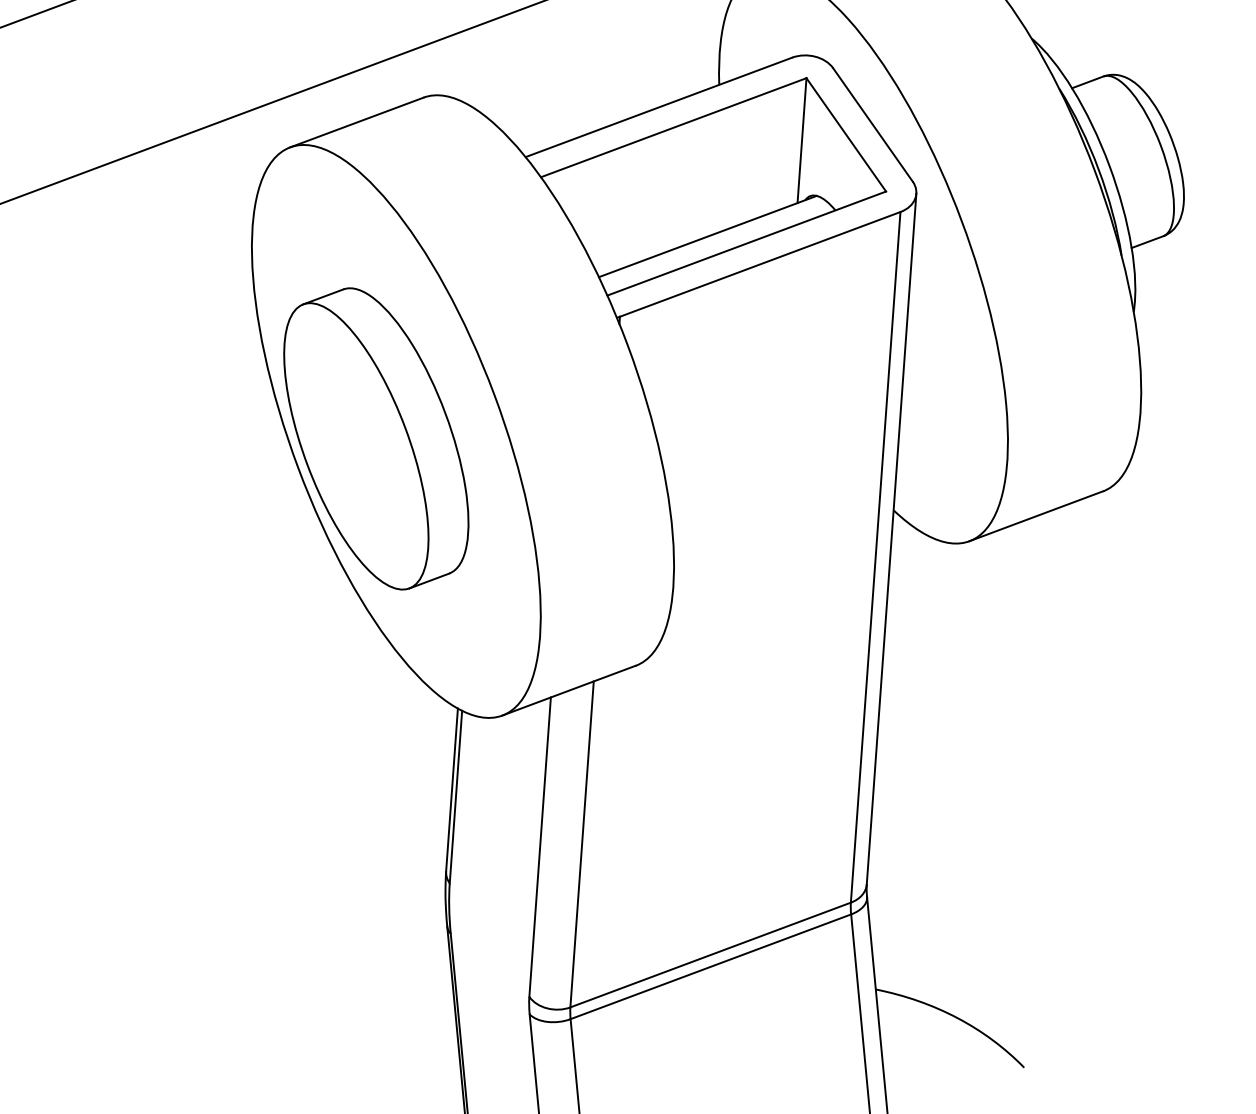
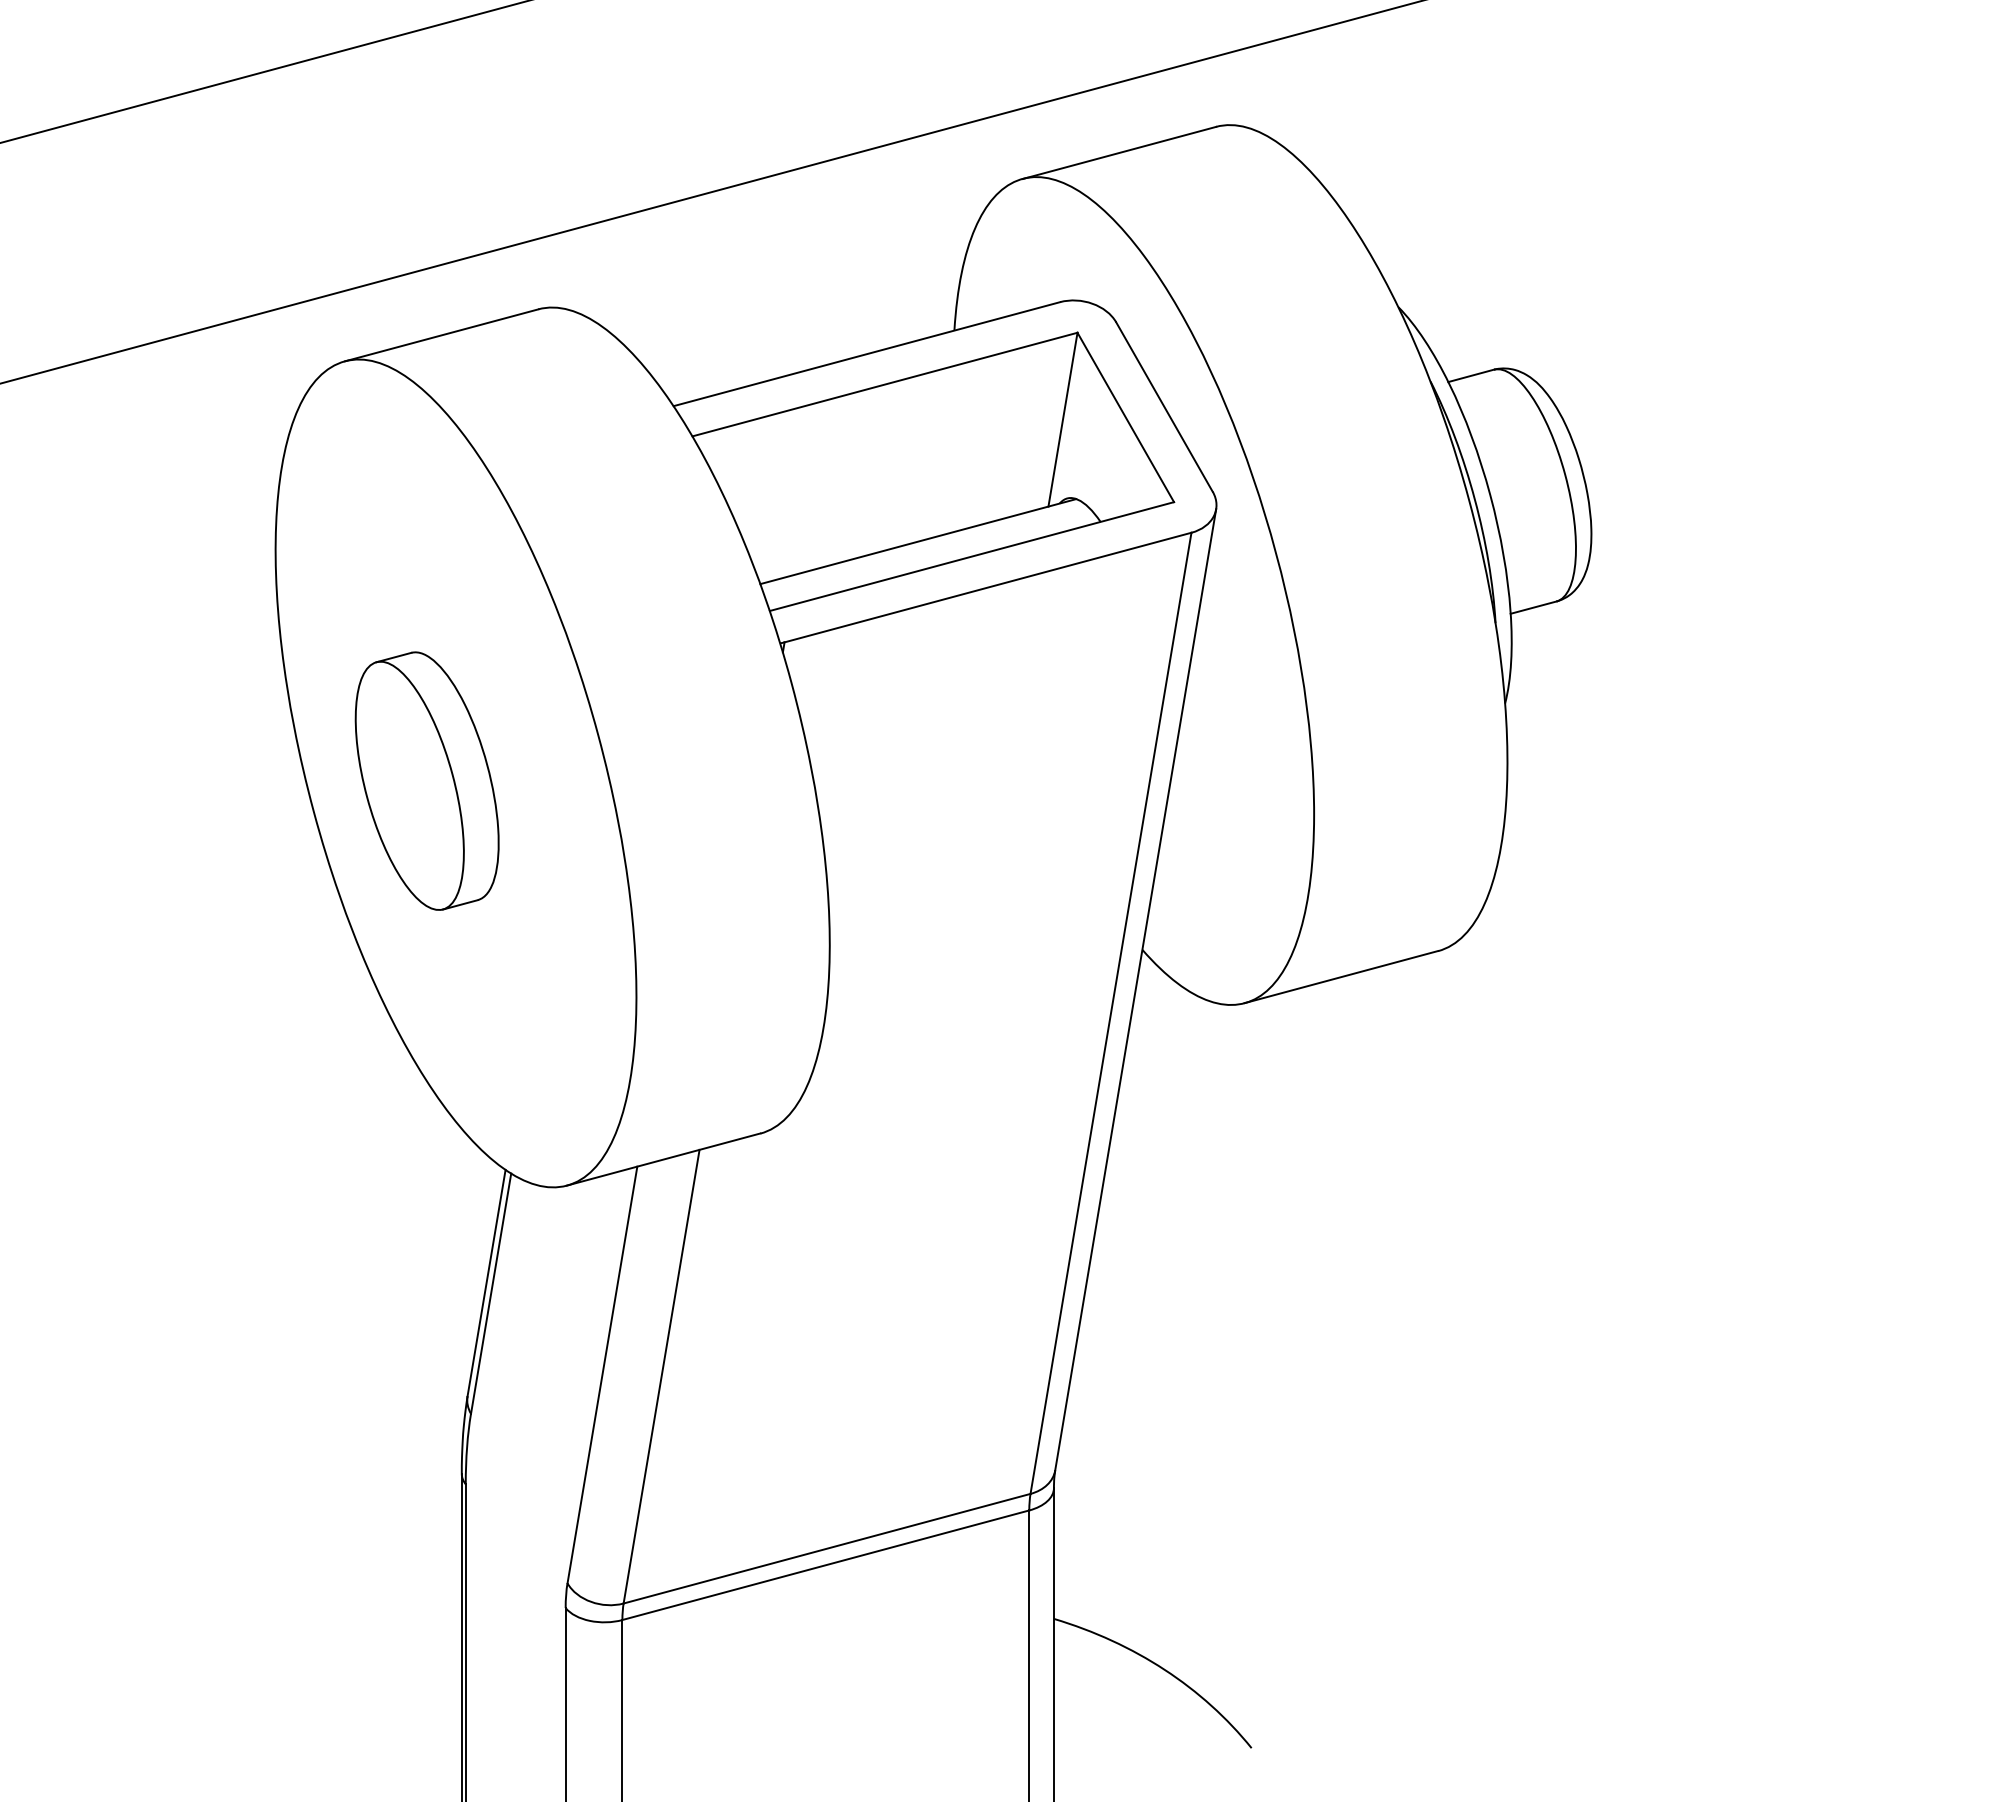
part: (376, 438) -> (427, 780), size x0.6

